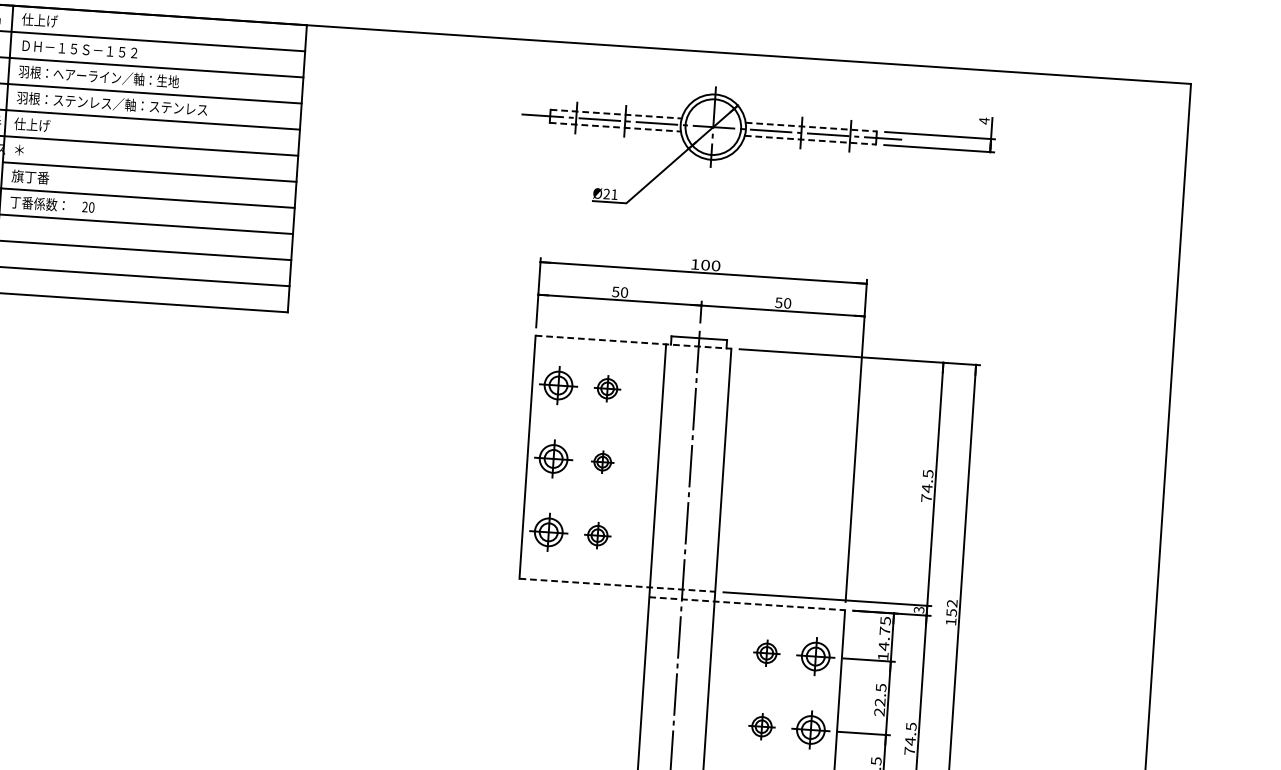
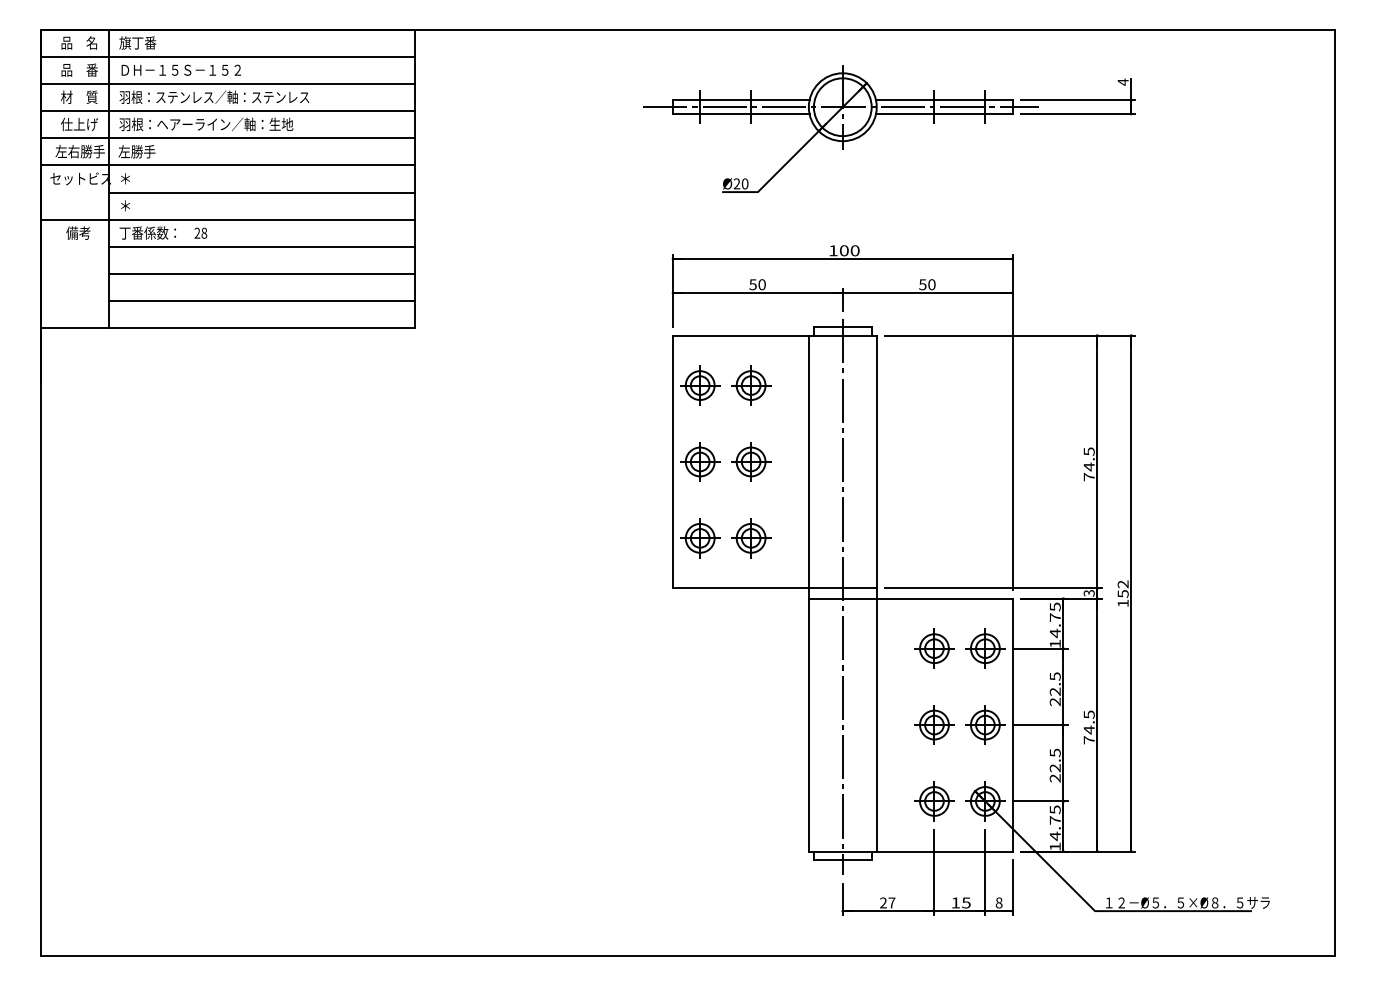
text: (39, 19) -> (137, 42), 仕上げ -> 旗丁番
text: (127, 77) -> (232, 96), 羽根：ヘアーライン／軸：生地 -> 羽根：ステンレス／軸：ステンレス
text: (130, 105) -> (237, 124), 羽根：ステンレス／軸：ステンレス -> 羽根：ヘアーライン／軸：生地
line: (616, 114) -> (741, 100), dashed -> solid
text: (31, 124) -> (136, 151), 仕上げ -> 左勝手
line: (615, 127) -> (741, 114), dashed -> solid
line: (811, 127) -> (944, 100), dashed -> solid
line: (810, 140) -> (944, 114), dashed -> solid
text: (30, 176) -> (138, 205), 旗丁番 -> ＊
text: (613, 194) -> (744, 183), Ø21 -> Ø20
text: (91, 207) -> (204, 233), 20 -> 28
line: (633, 342) -> (774, 335), dashed -> solid
part: (607, 388) -> (751, 385), size x1.43
part: (602, 461) -> (751, 461), size x1.67
part: (598, 535) -> (751, 538), size x1.43
line: (616, 585) -> (774, 588), dashed -> solid
line: (747, 603) -> (910, 598), dashed -> solid
part: (766, 653) -> (934, 648), size x1.43
part: (762, 726) -> (934, 724), size x1.43

